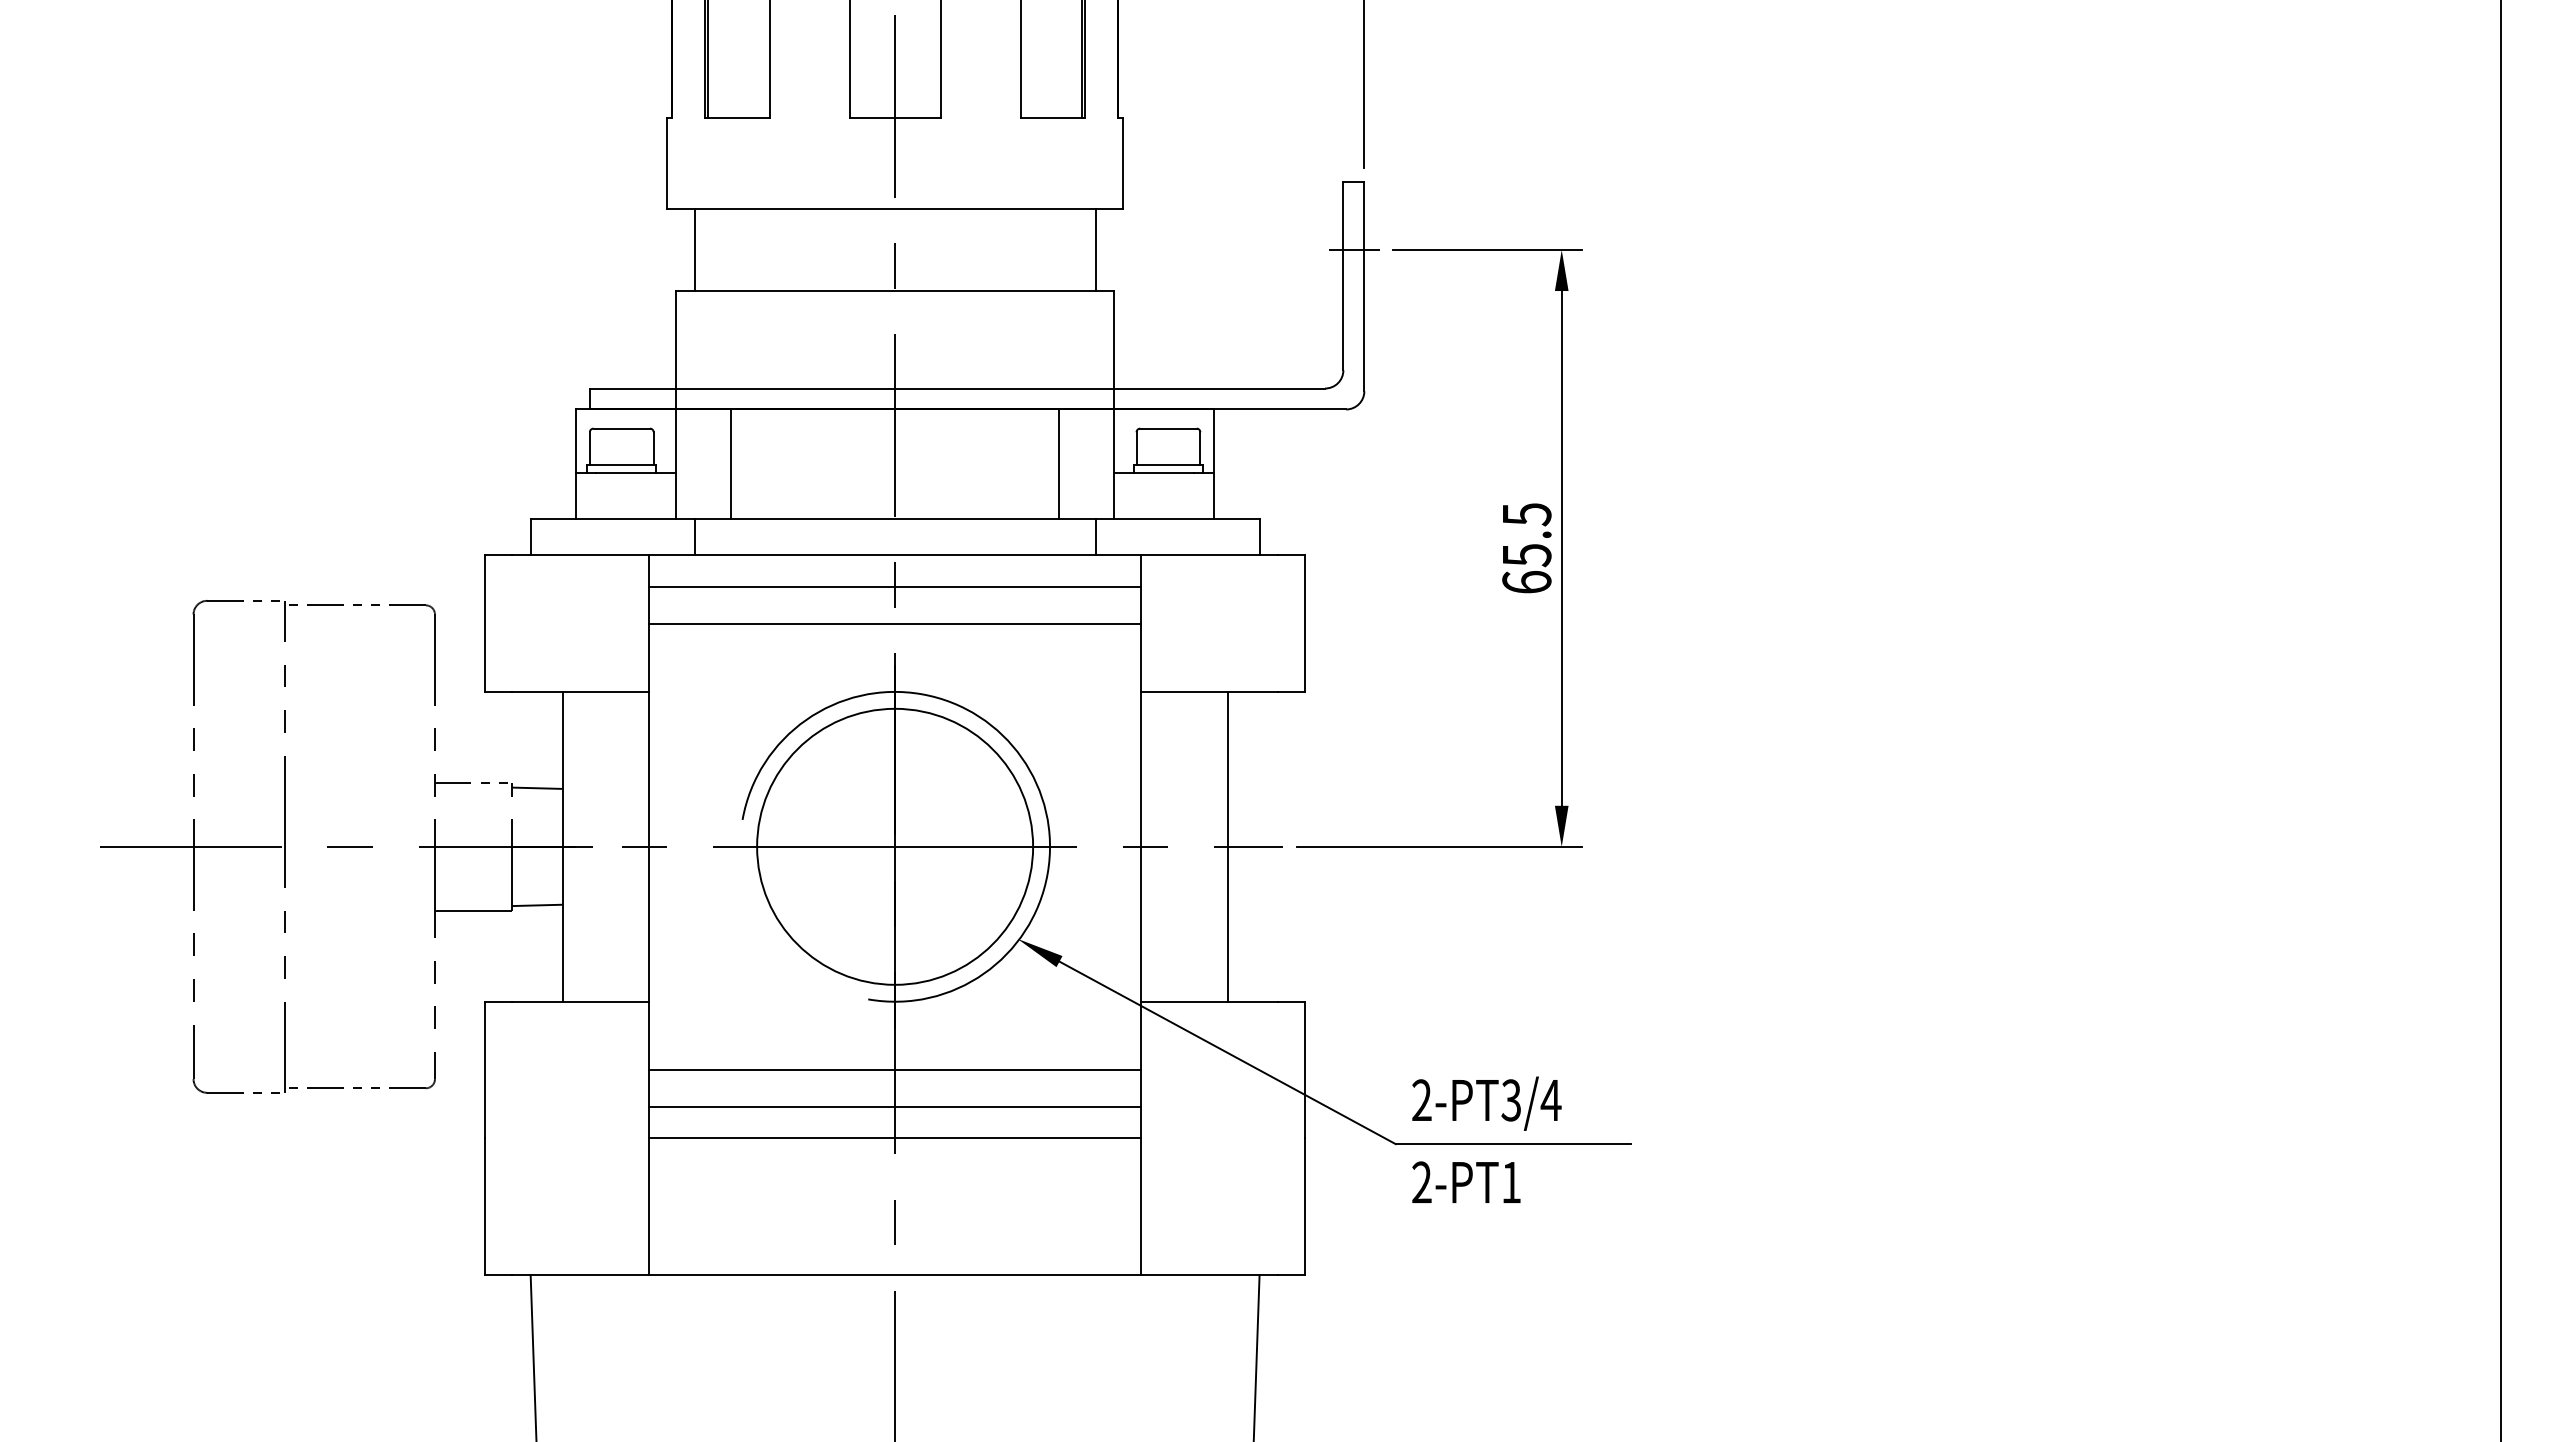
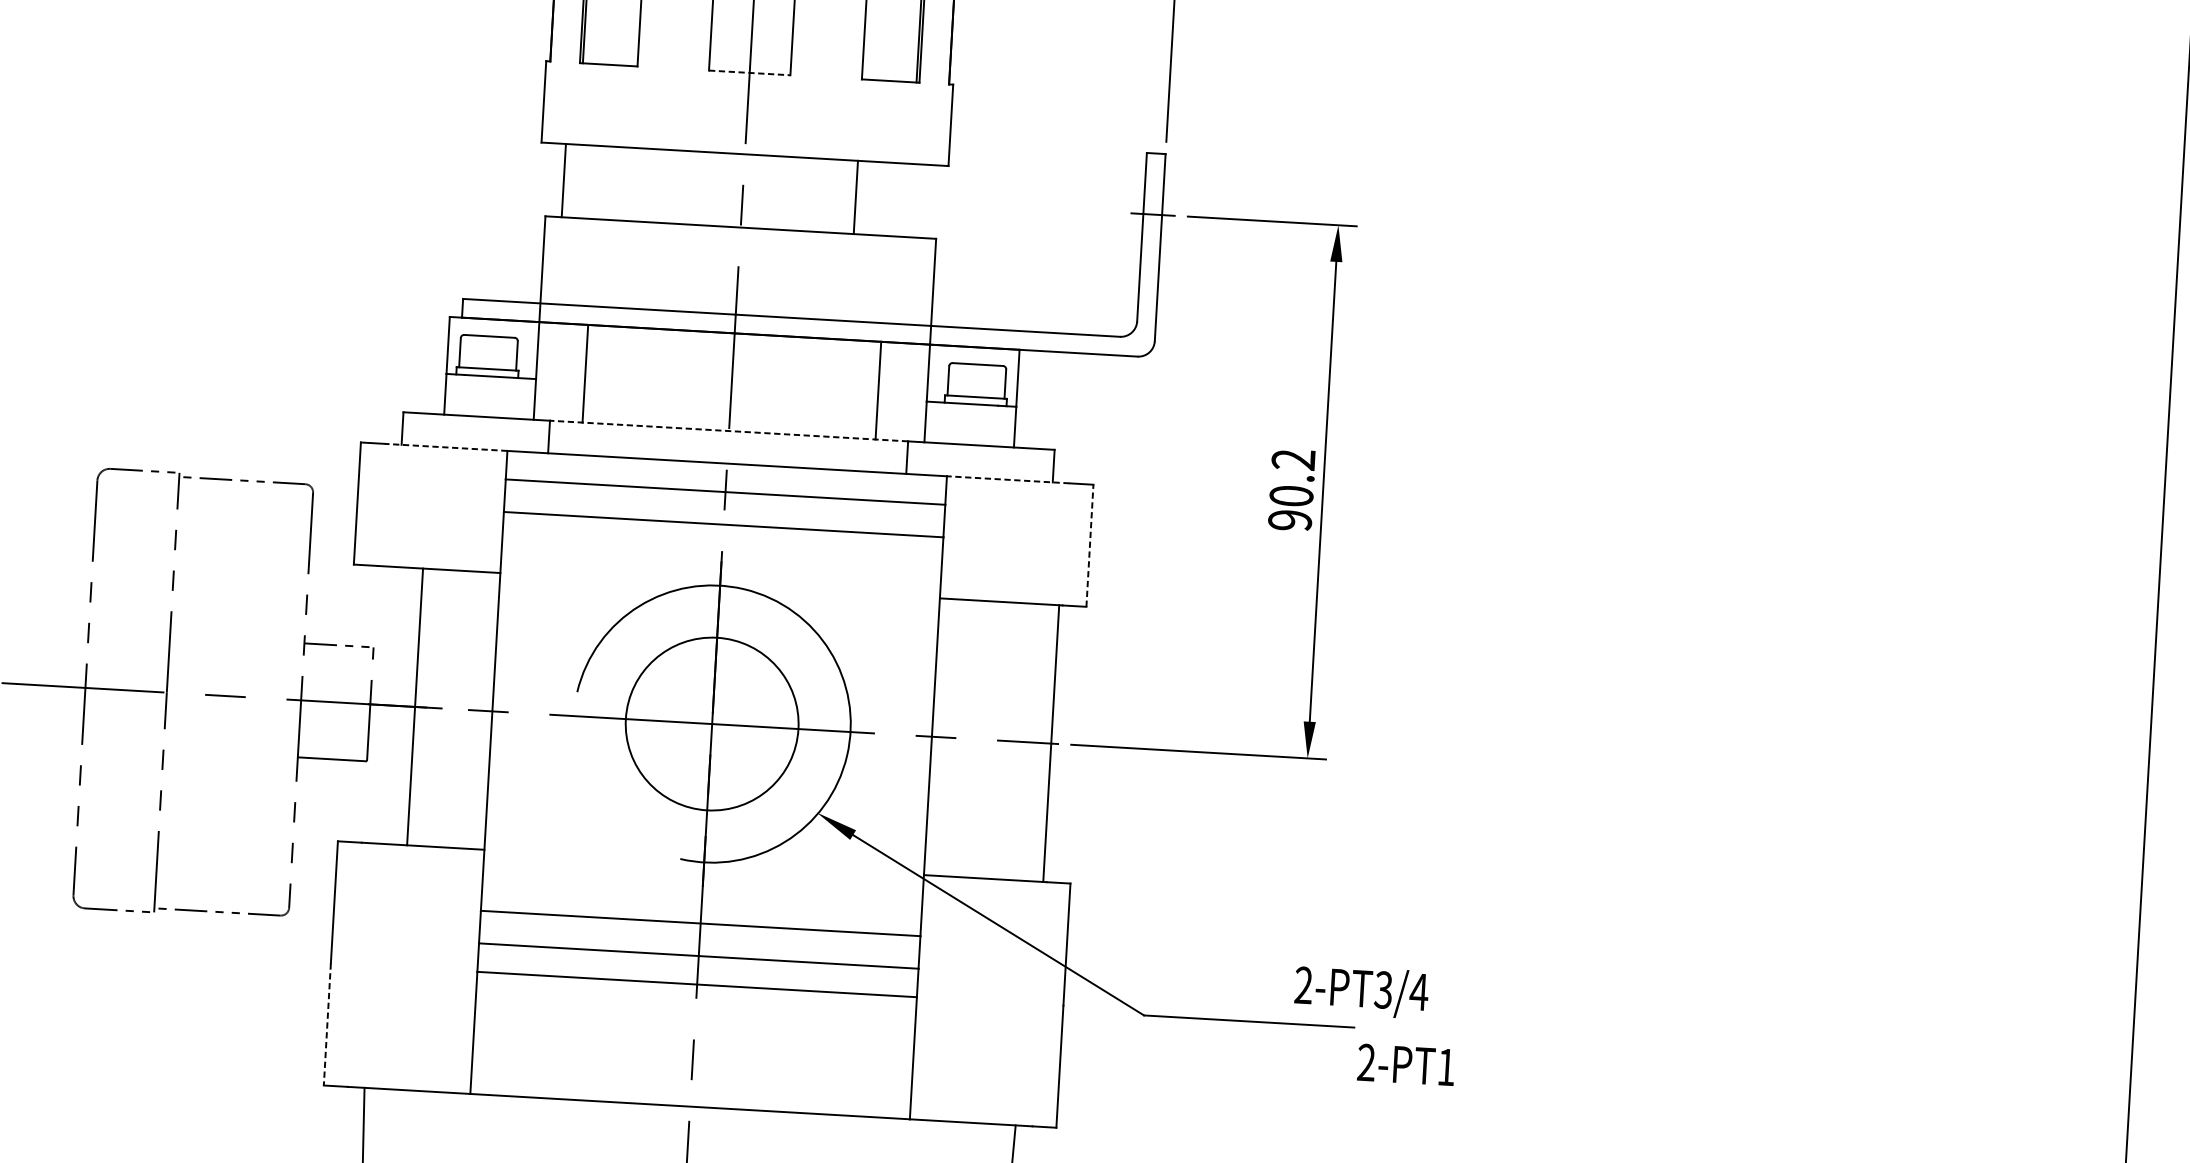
line: (895, 117) -> (750, 72), solid -> dashed
line: (1095, 250) -> (855, 197), moved
line: (894, 518) -> (728, 430), solid -> dashed
text: (1526, 548) -> (1291, 490), 65.5 -> 90.2
line: (580, 555) -> (446, 447), solid -> dashed
line: (1209, 555) -> (1008, 480), solid -> dashed
line: (1305, 623) -> (1090, 545), solid -> dashed
line: (537, 787) -> (395, 652), removed
circle: (895, 846) -> (712, 723), size x0.7
line: (1227, 846) -> (1051, 743), moved
line: (537, 905) -> (389, 758), removed
text: (1486, 1103) -> (1361, 991), moved
text: (1466, 1181) -> (1406, 1064), moved
line: (485, 1207) -> (327, 1025), solid -> dashed

